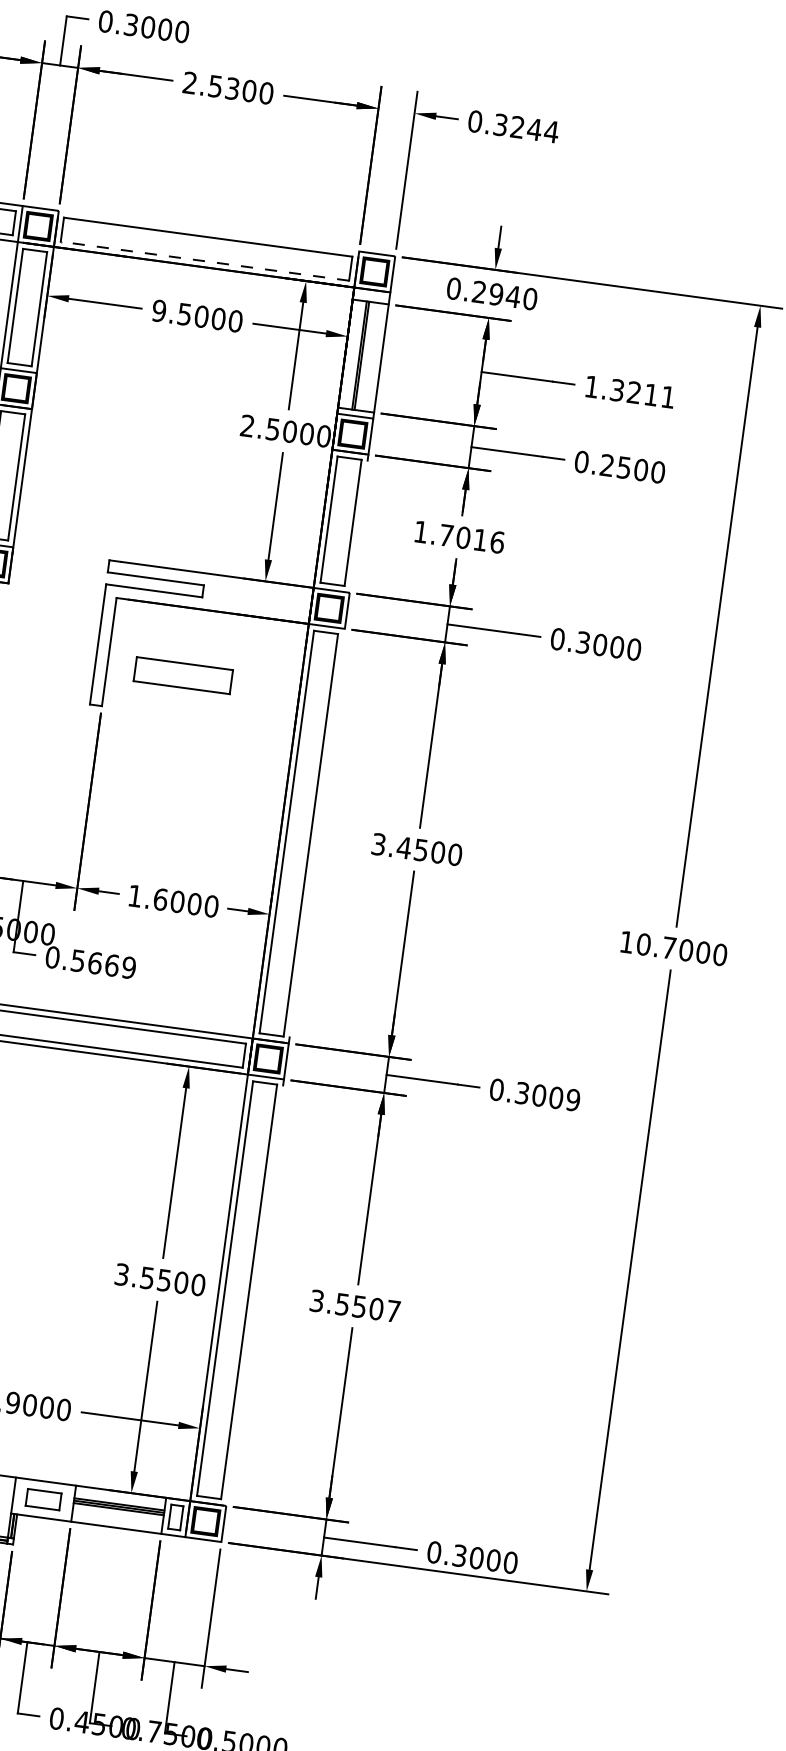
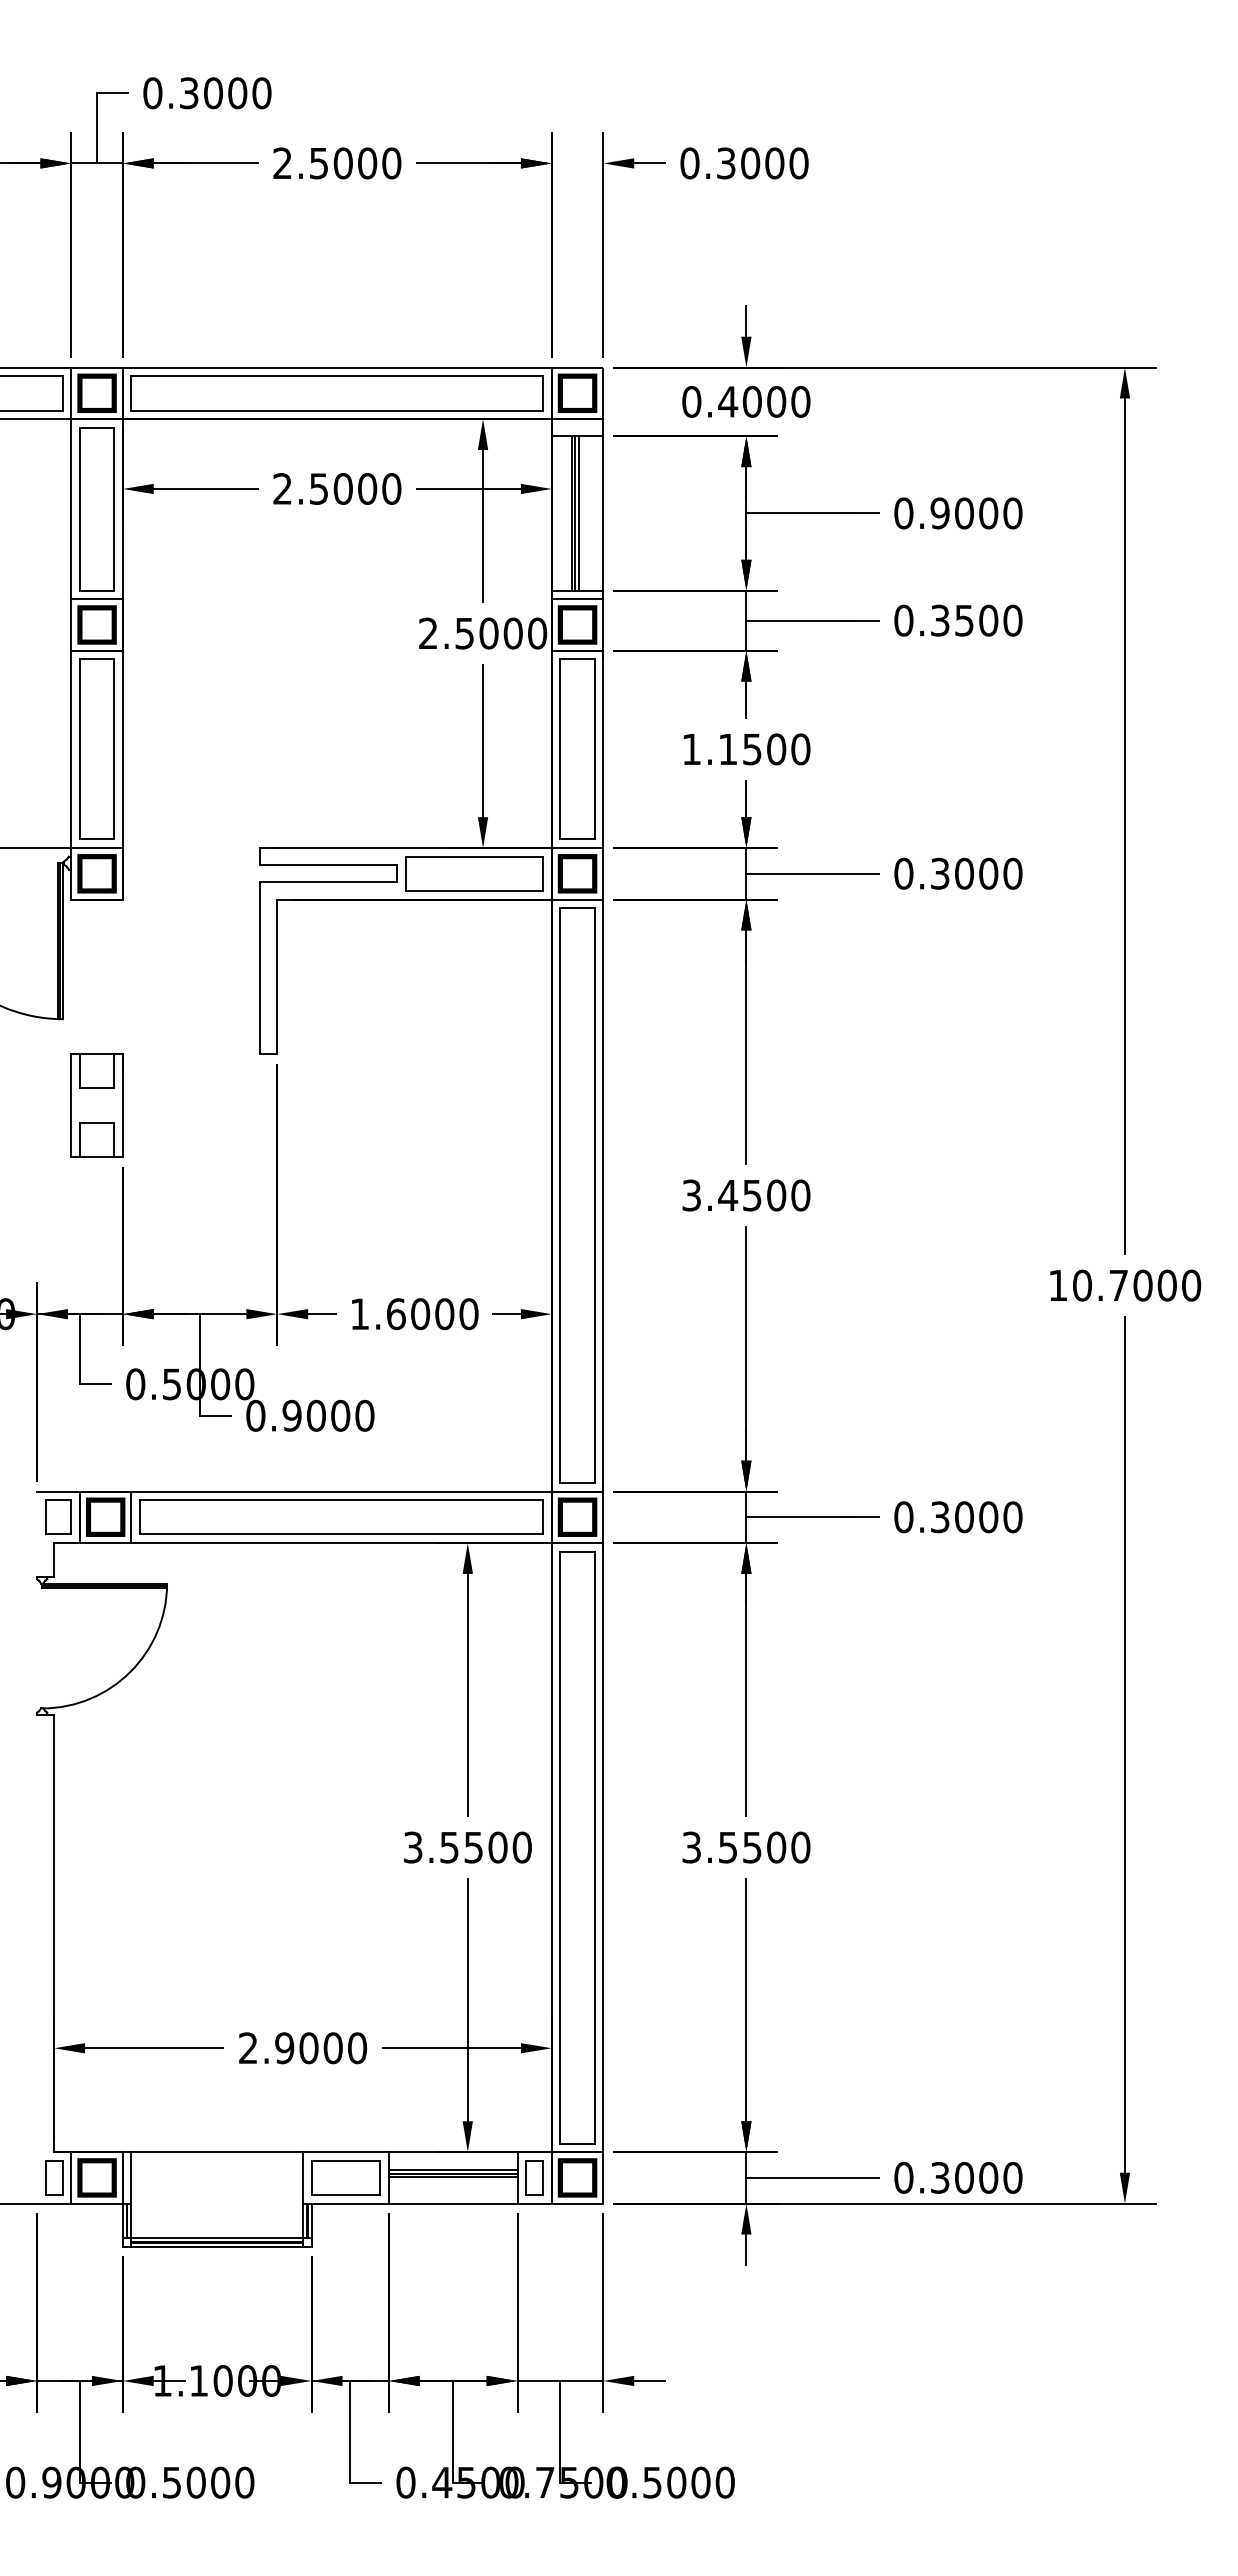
text: (231, 88) -> (342, 163), 2.5300 -> 2.5000
text: (535, 129) -> (775, 163), 0.3244 -> 0.3000
line: (208, 231) -> (336, 367), added
line: (205, 261) -> (337, 410), dashed -> solid
text: (496, 294) -> (752, 401), 0.2940 -> 0.4000
text: (159, 310) -> (282, 488), 9.5000 -> 2.5000
line: (364, 356) -> (578, 513), added
text: (630, 392) -> (958, 513), 1.3211 -> 0.9000
text: (607, 465) -> (940, 620), 0.2500 -> 0.3500
line: (359, 523) -> (603, 749), added
text: (471, 539) -> (764, 749), 1.7016 -> 1.1500
part: (183, 675) -> (474, 873), moved
line: (317, 836) -> (603, 1195), added
text: (103, 964) -> (328, 1415), 0.5669 -> 0.9000
text: (572, 1100) -> (1012, 1517), 0.3009 -> 0.3000
line: (255, 1292) -> (603, 1847), added
text: (393, 1311) -> (800, 1847), 3.5507 -> 3.5500
part: (43, 1499) -> (345, 2177), size x1.43

